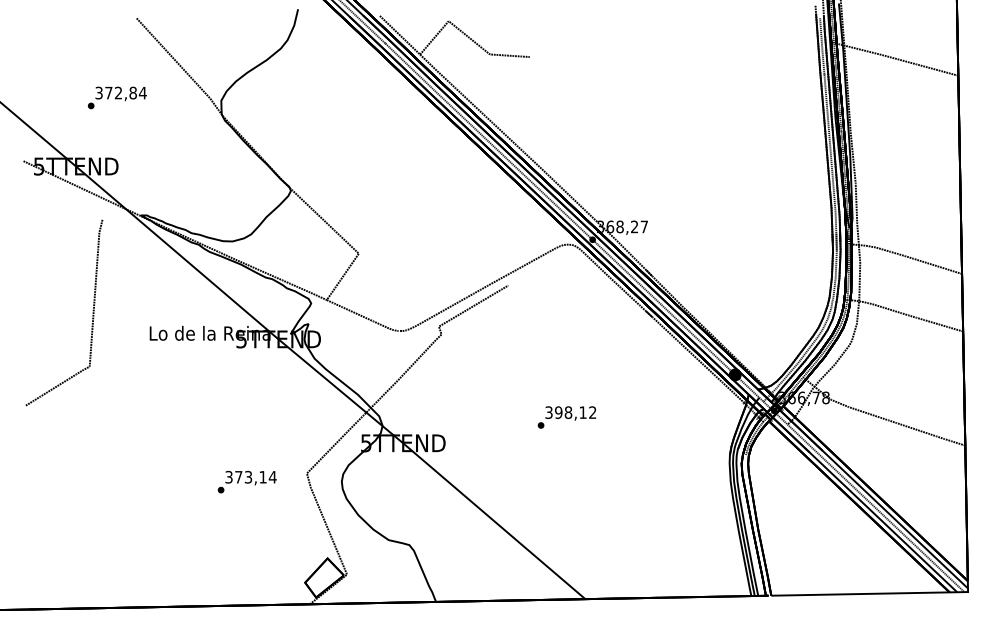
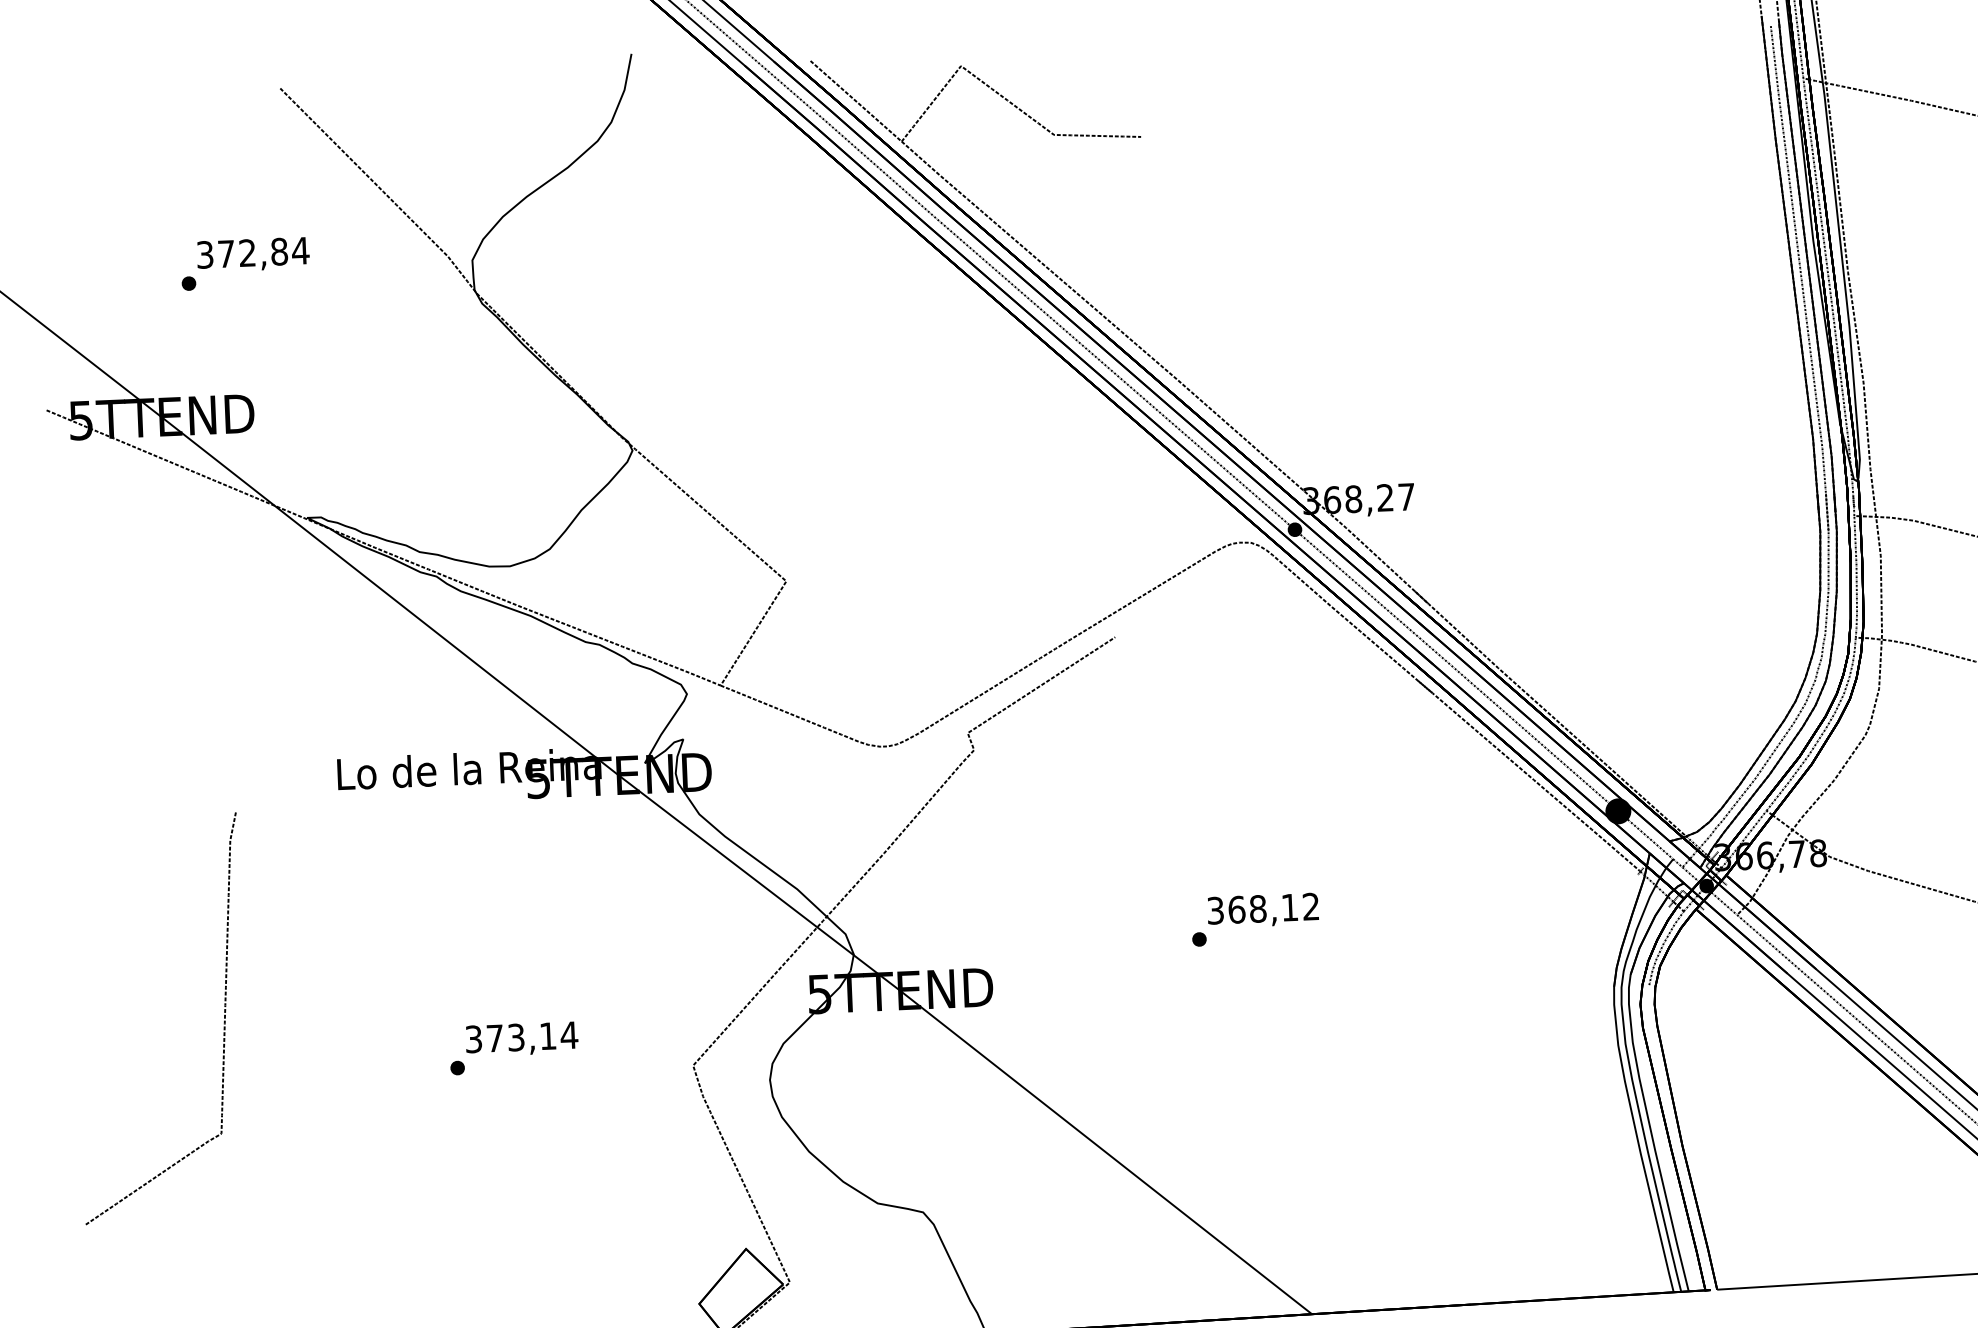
curve: (92, 312) -> (222, 1015), moved
text: (558, 412) -> (1236, 909), 398,12 -> 368,12
text: (246, 481) -> (512, 1046), moved

